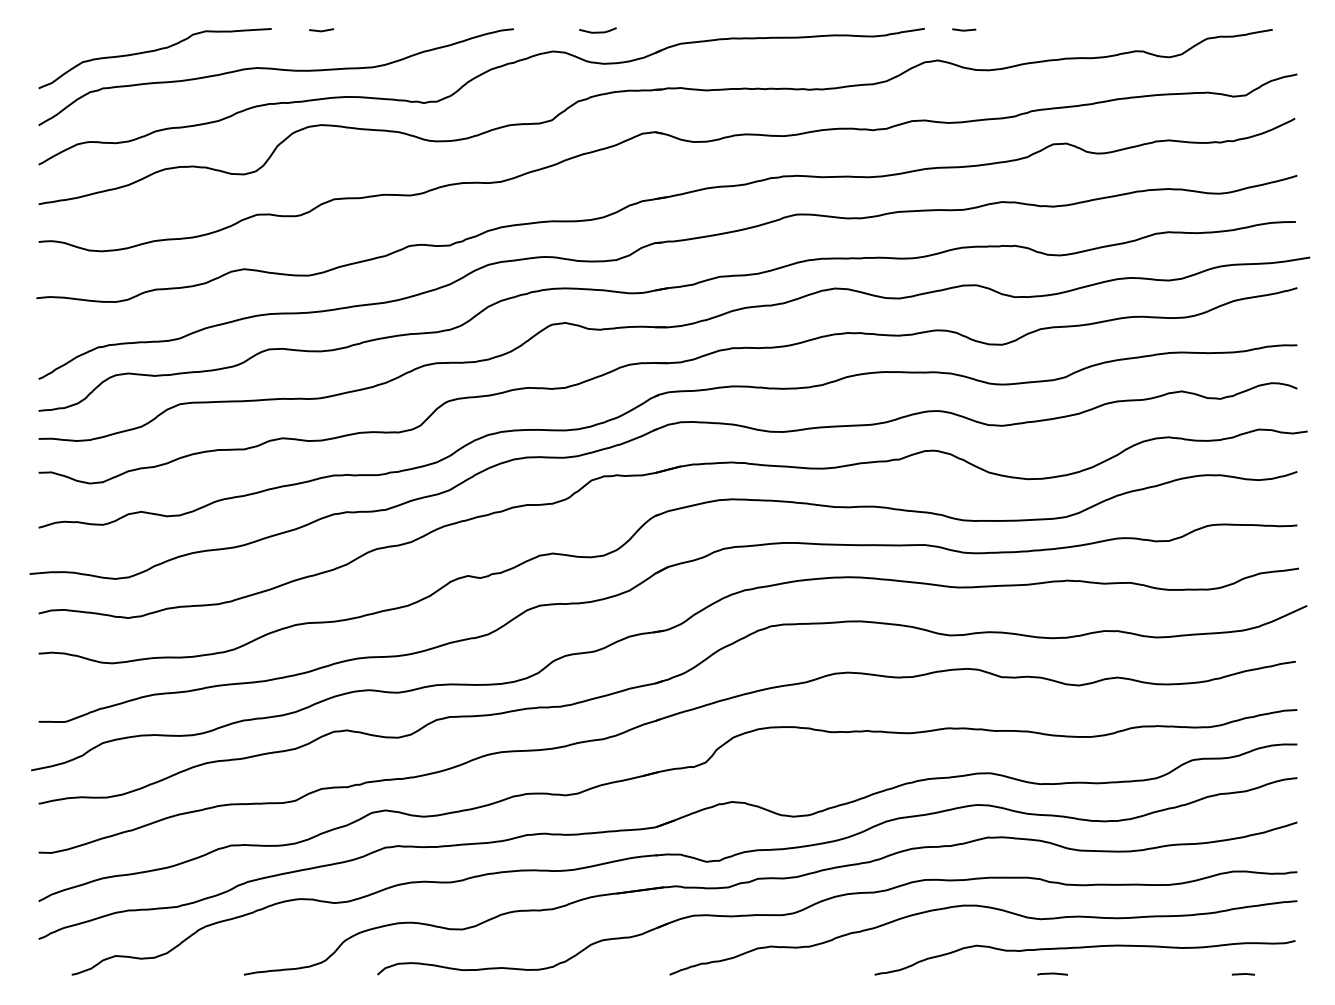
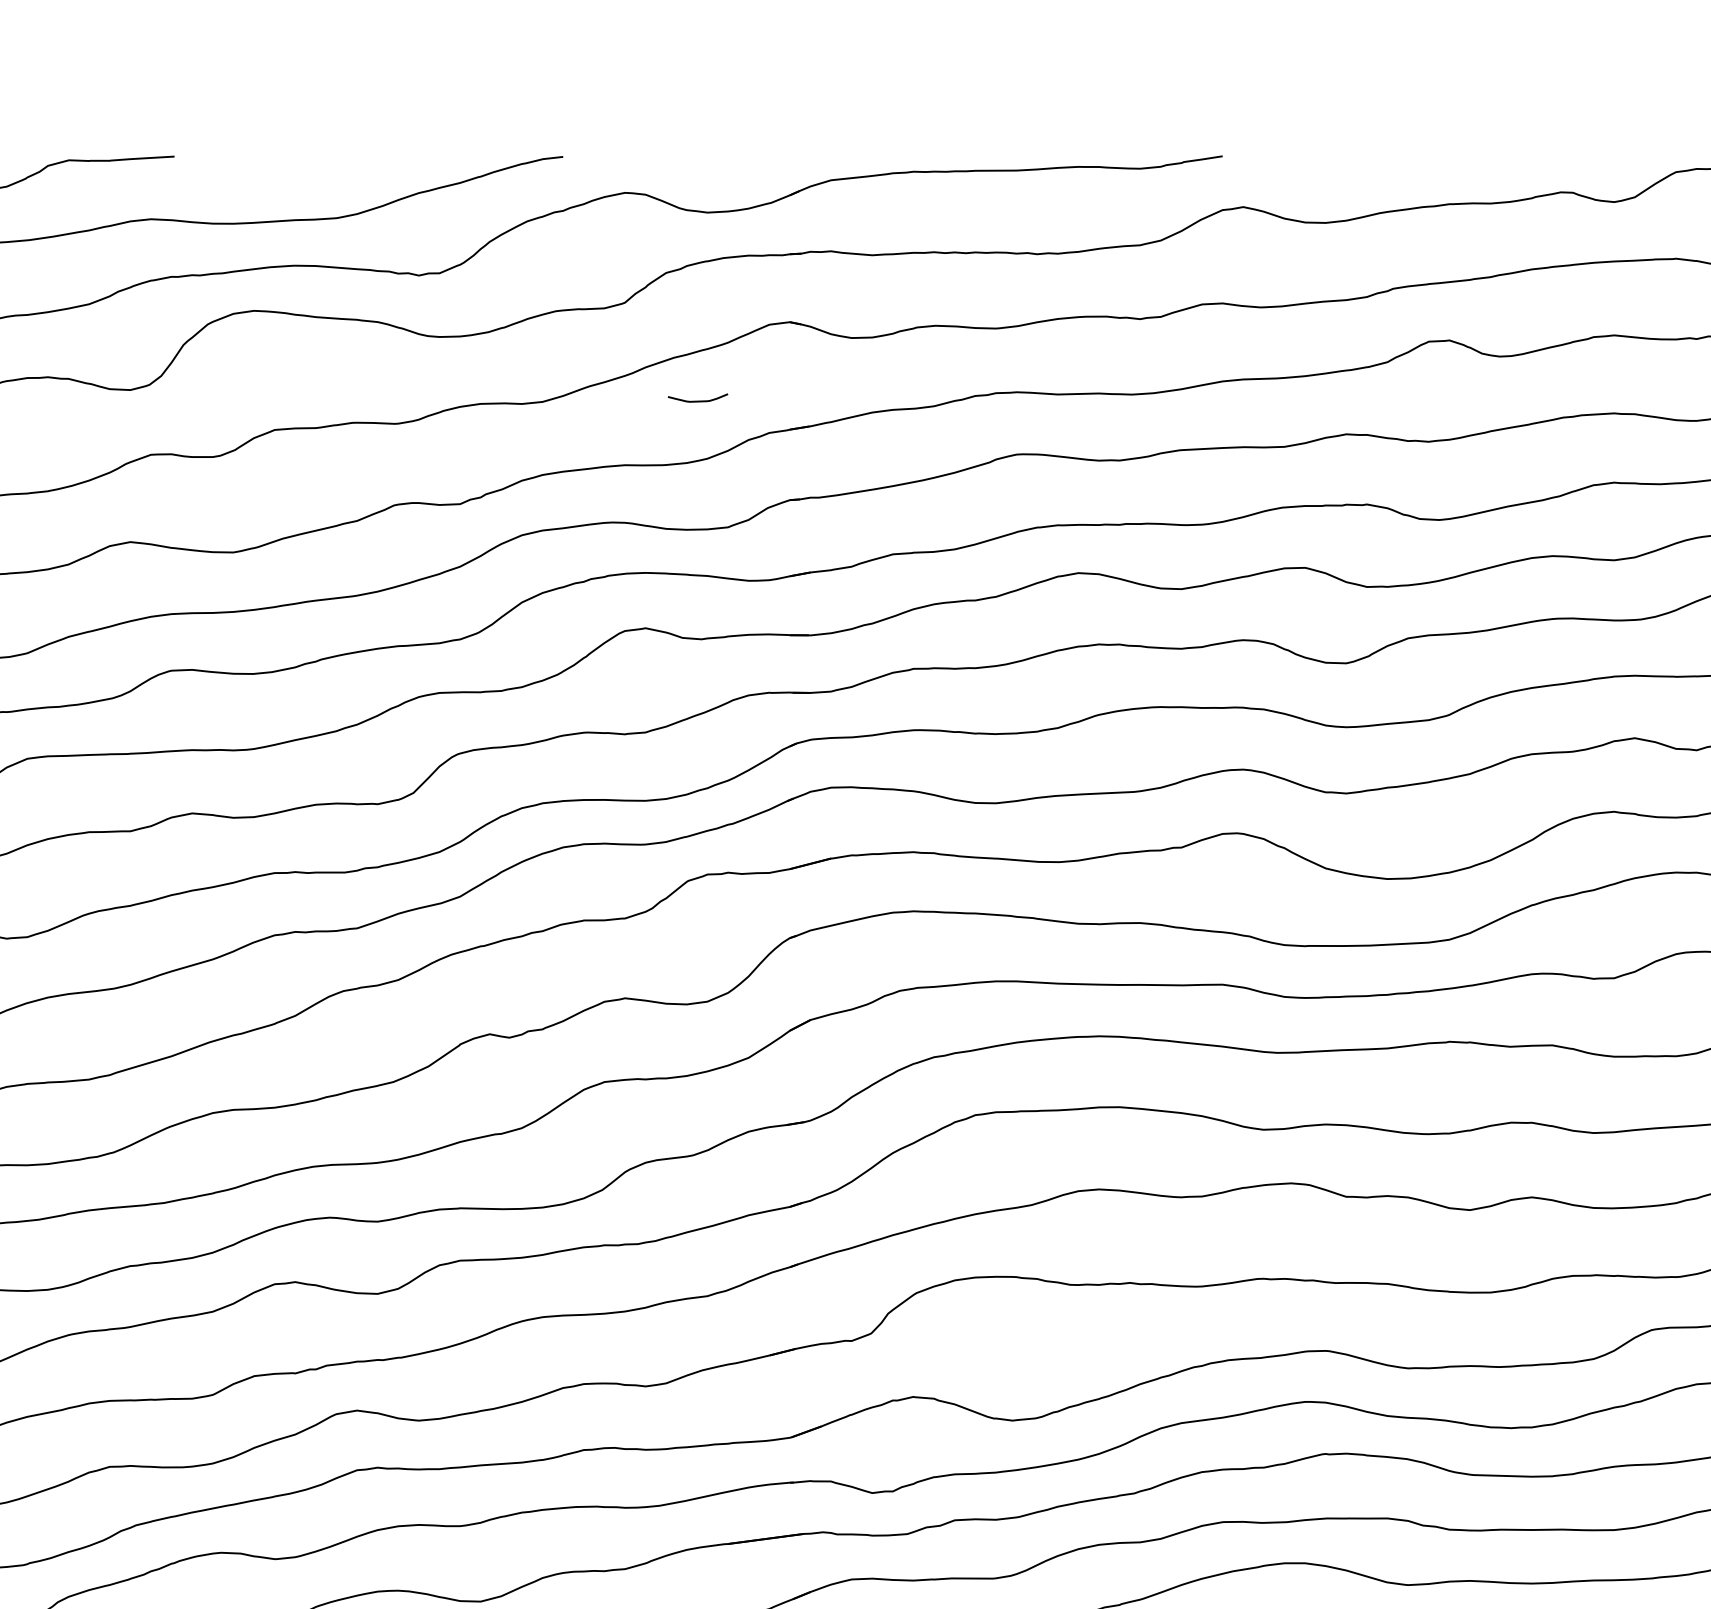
line: (964, 29) -> (1286, 157), removed
line: (321, 30) -> (254, 159), removed
curve: (597, 31) -> (697, 399), moved

